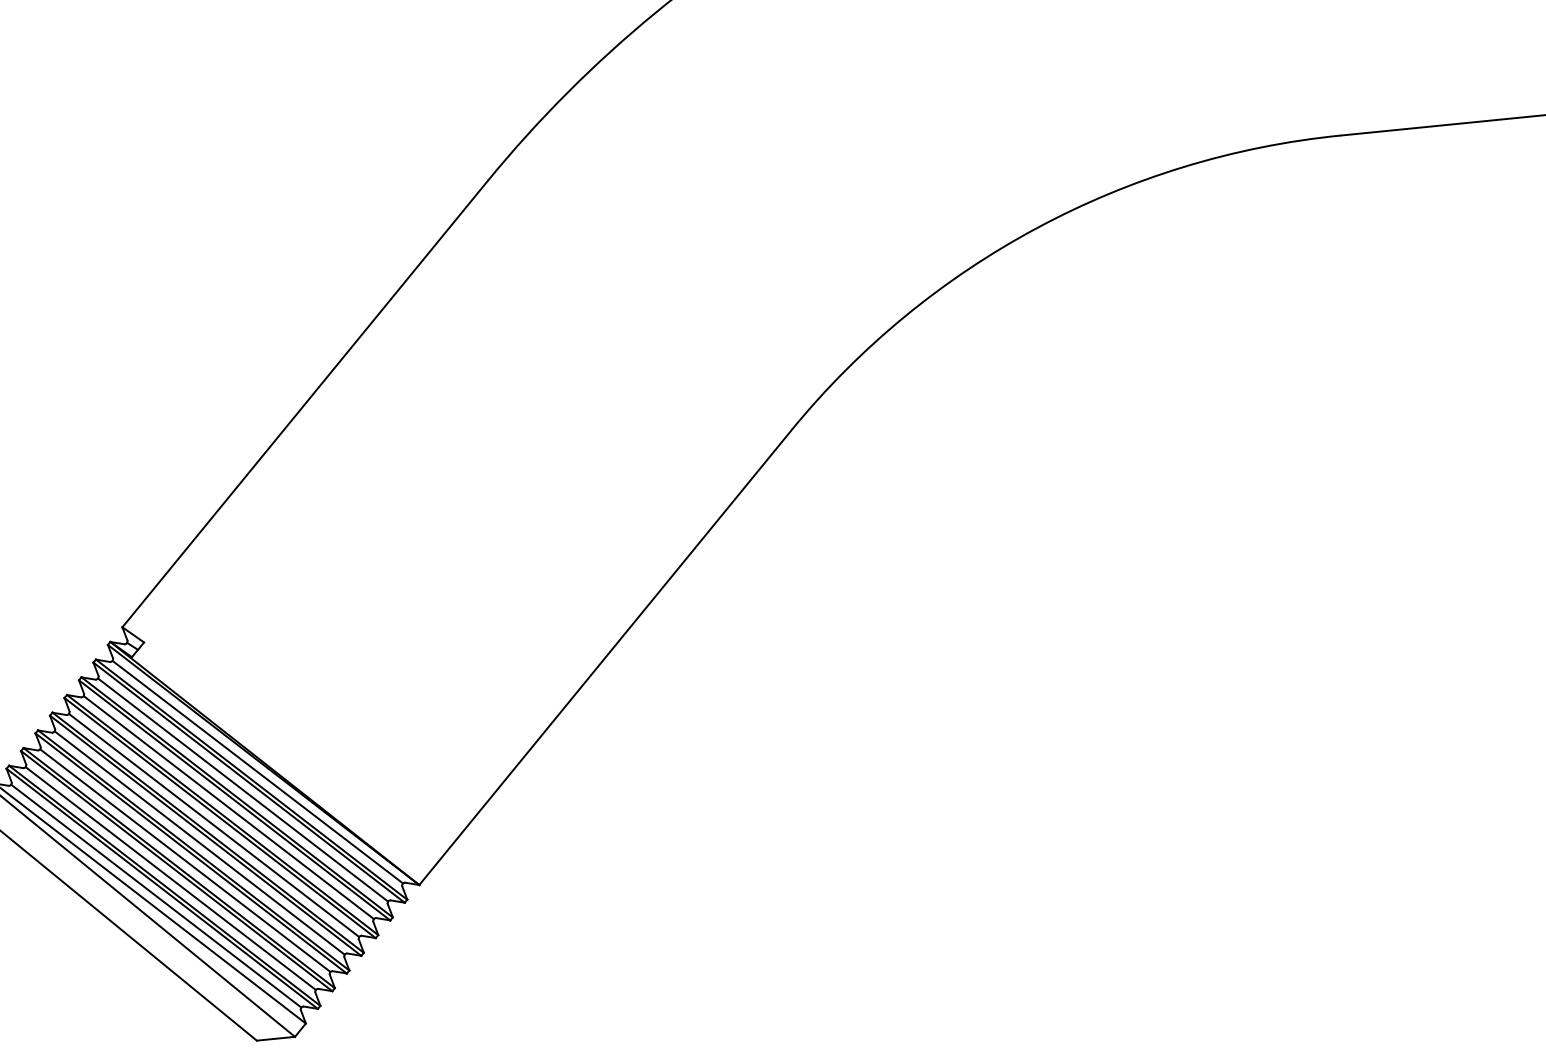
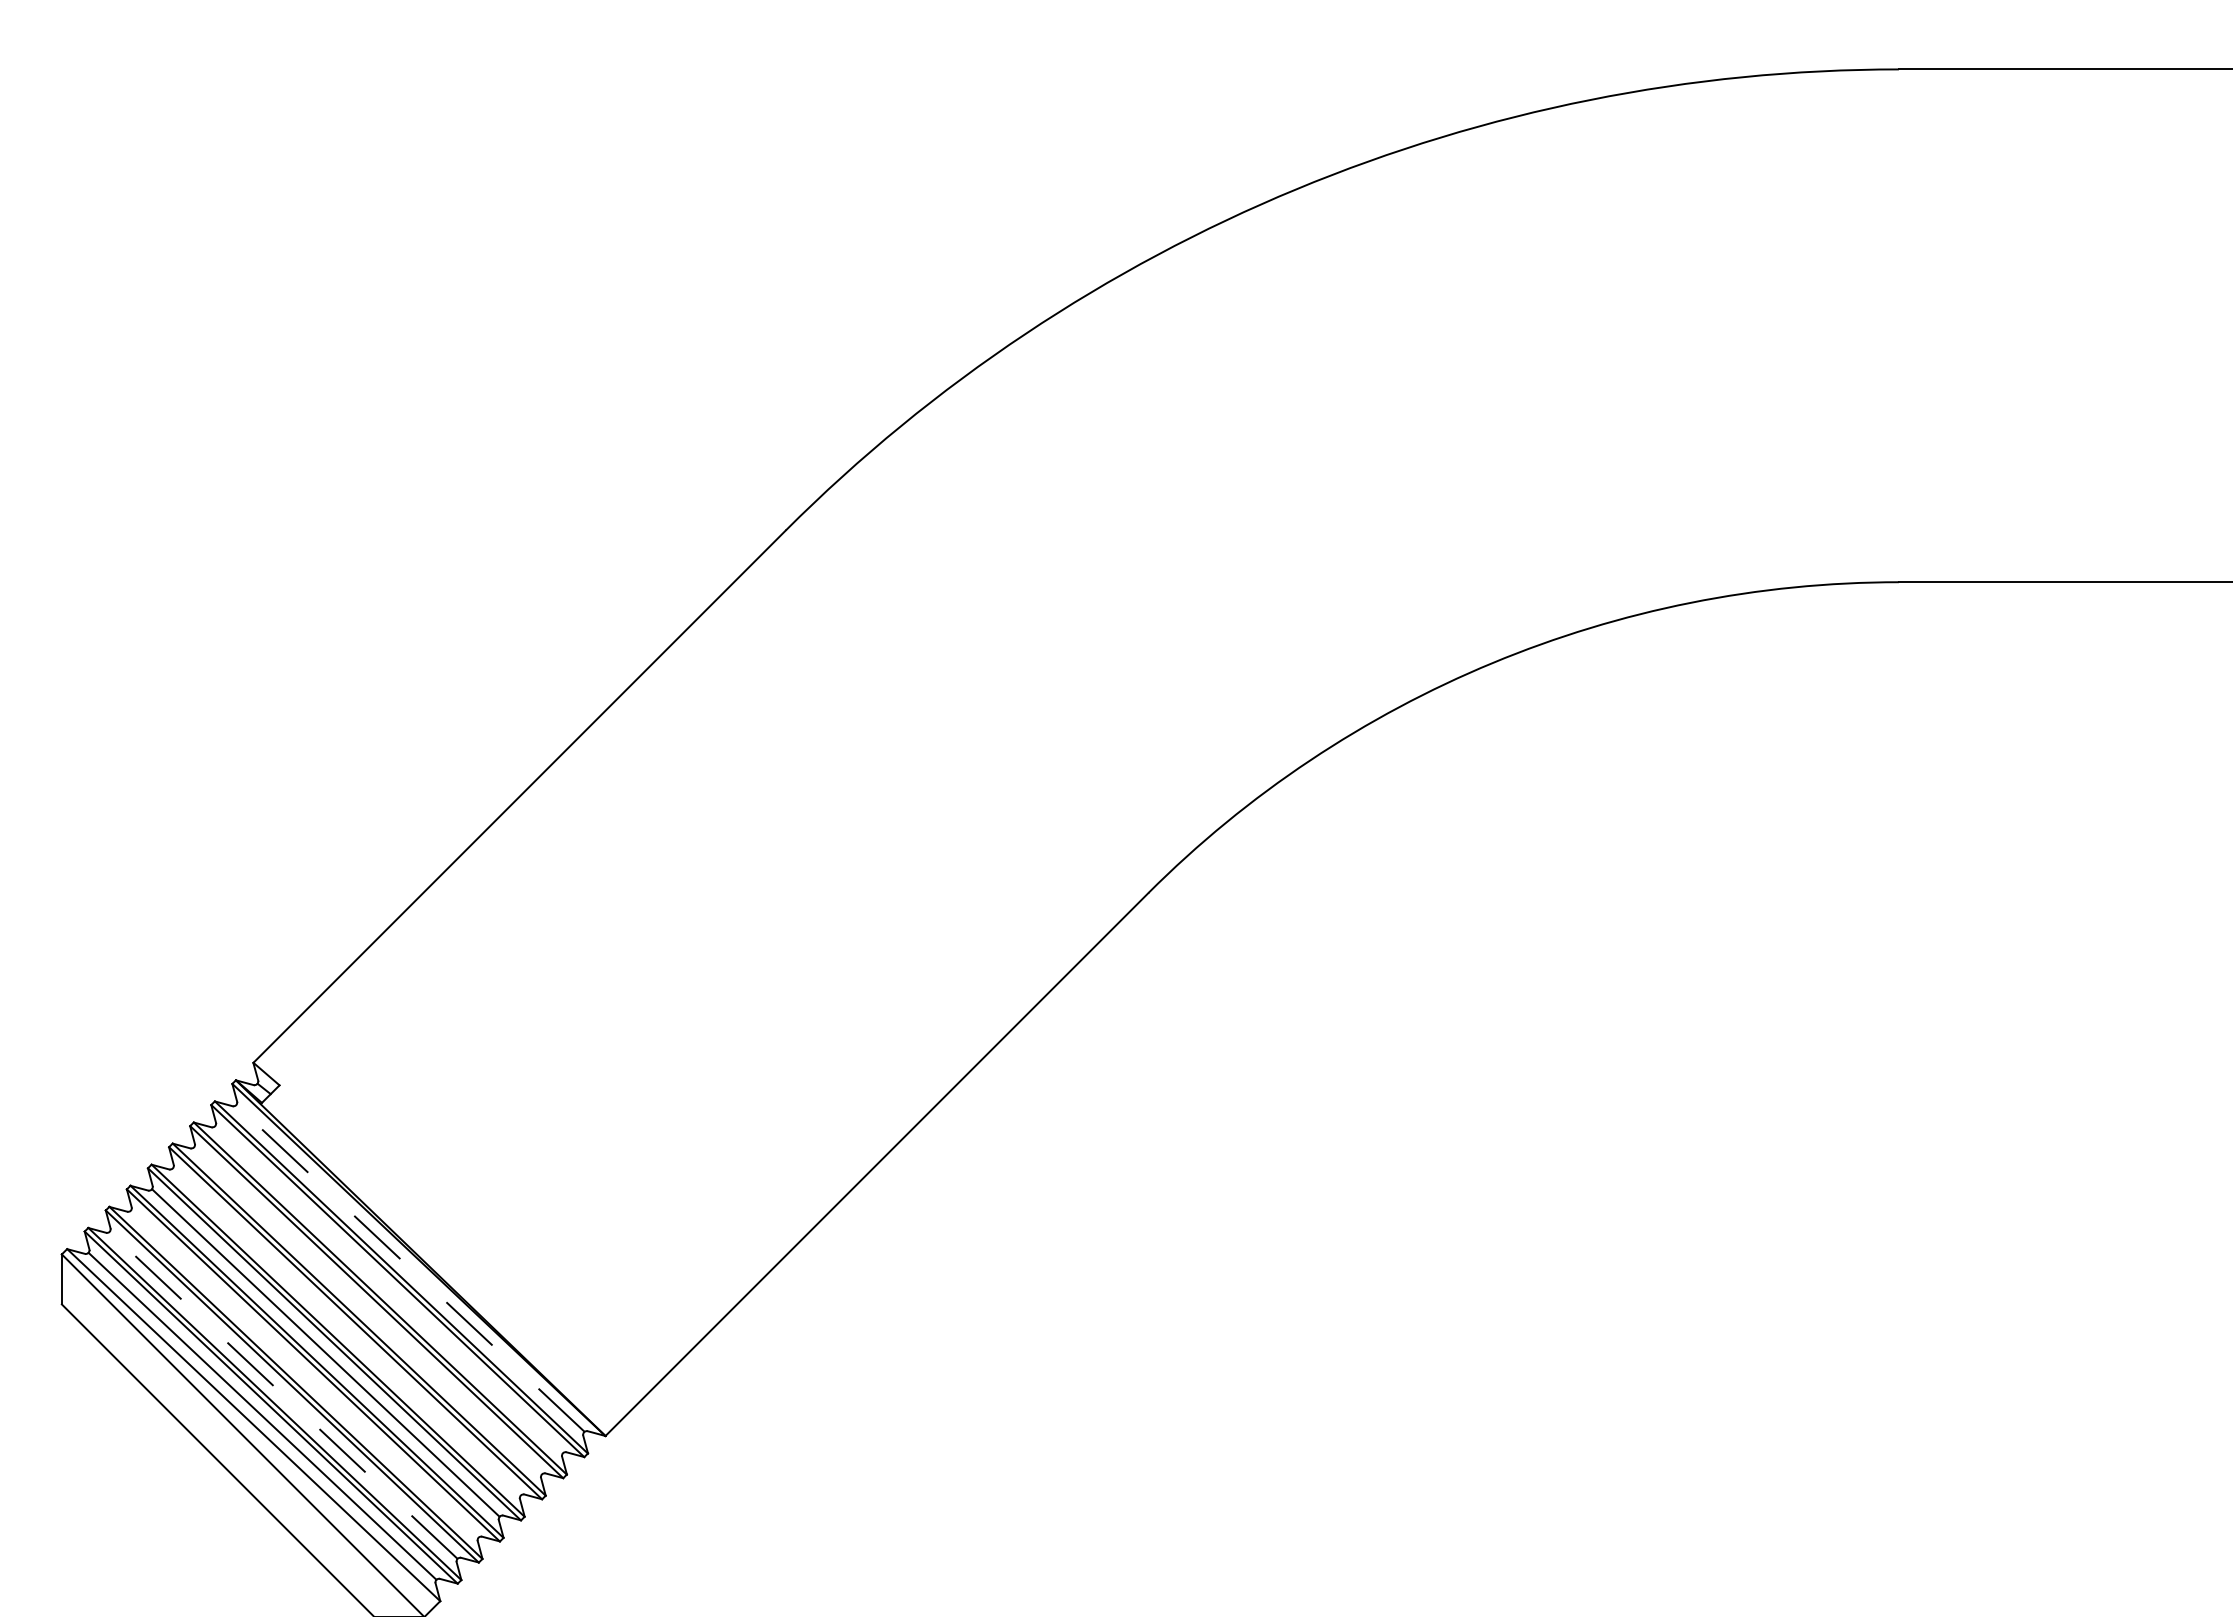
line: (257, 772) -> (410, 1268), solid -> dashed
line: (242, 789) -> (388, 1289), removed
line: (229, 807) -> (368, 1310), removed
line: (213, 825) -> (346, 1331), removed
line: (185, 860) -> (304, 1373), removed
line: (170, 878) -> (283, 1395), solid -> dashed

